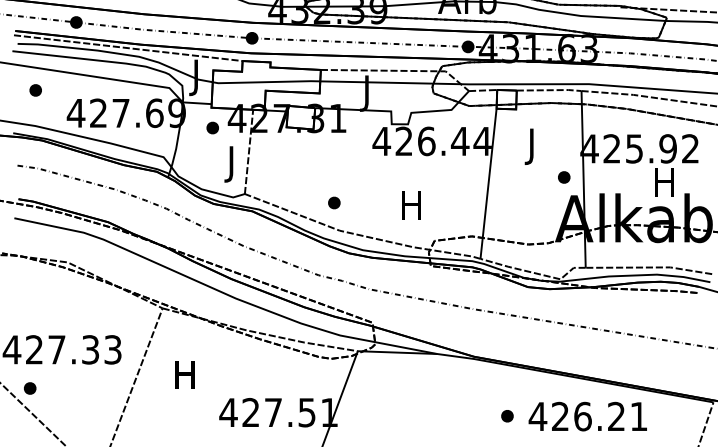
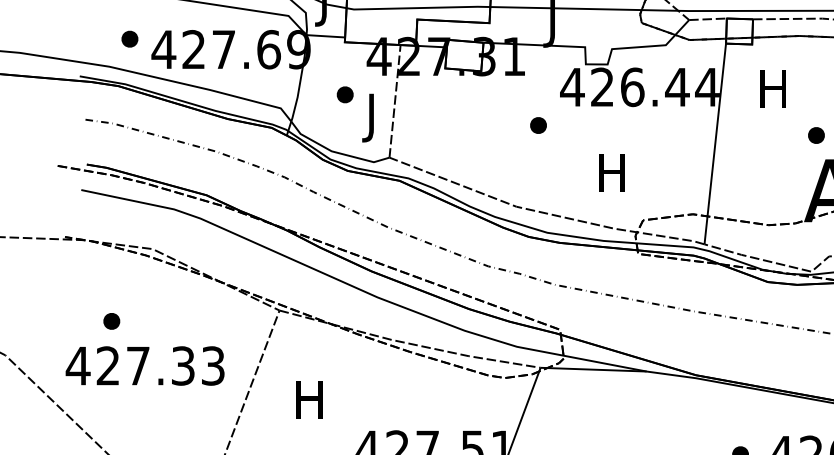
part: (35, 90) -> (129, 39), moved
part: (212, 127) -> (344, 94), moved
text: (531, 146) -> (772, 94), J -> H
part: (334, 202) -> (538, 124), moved
part: (30, 388) -> (112, 321), moved

